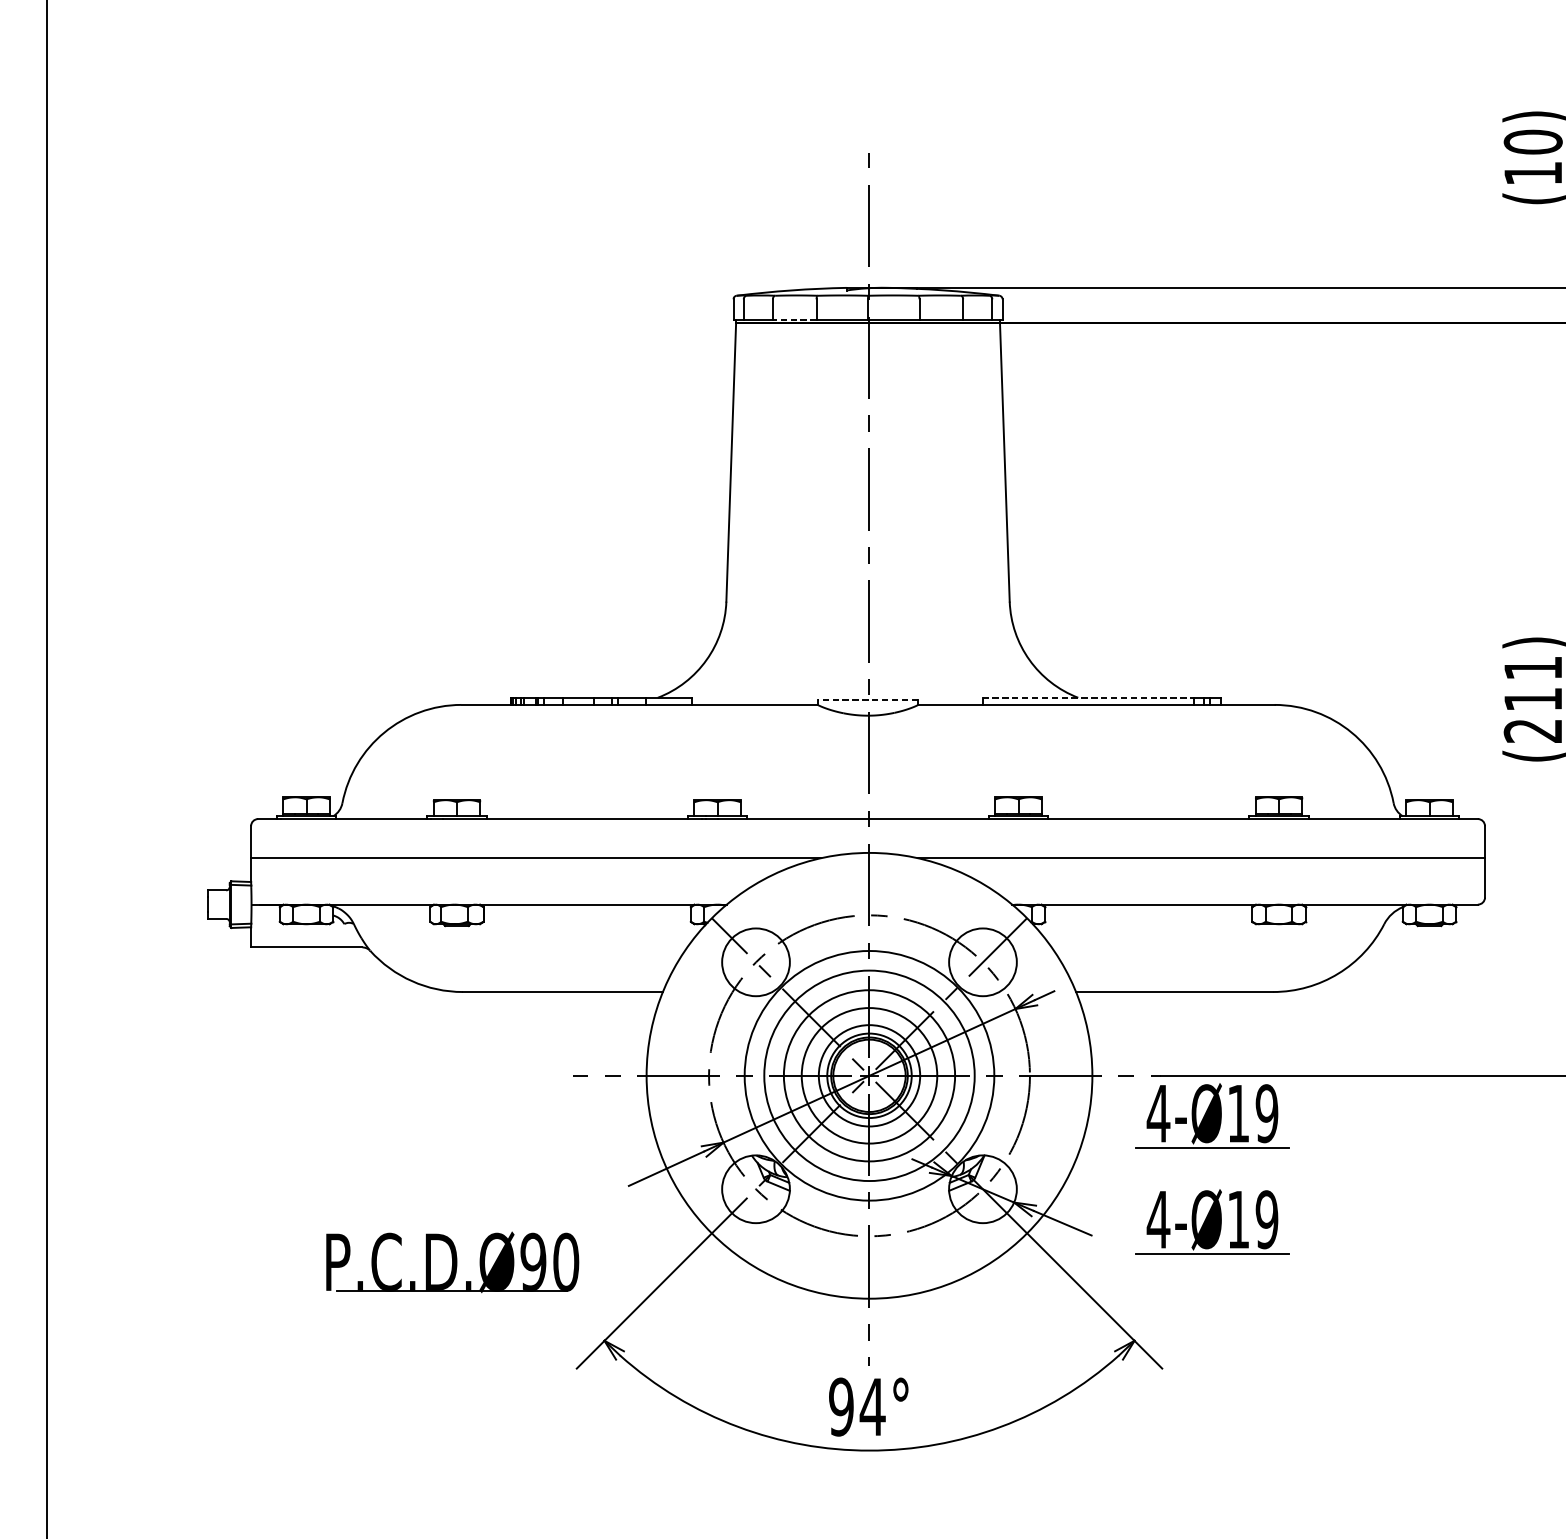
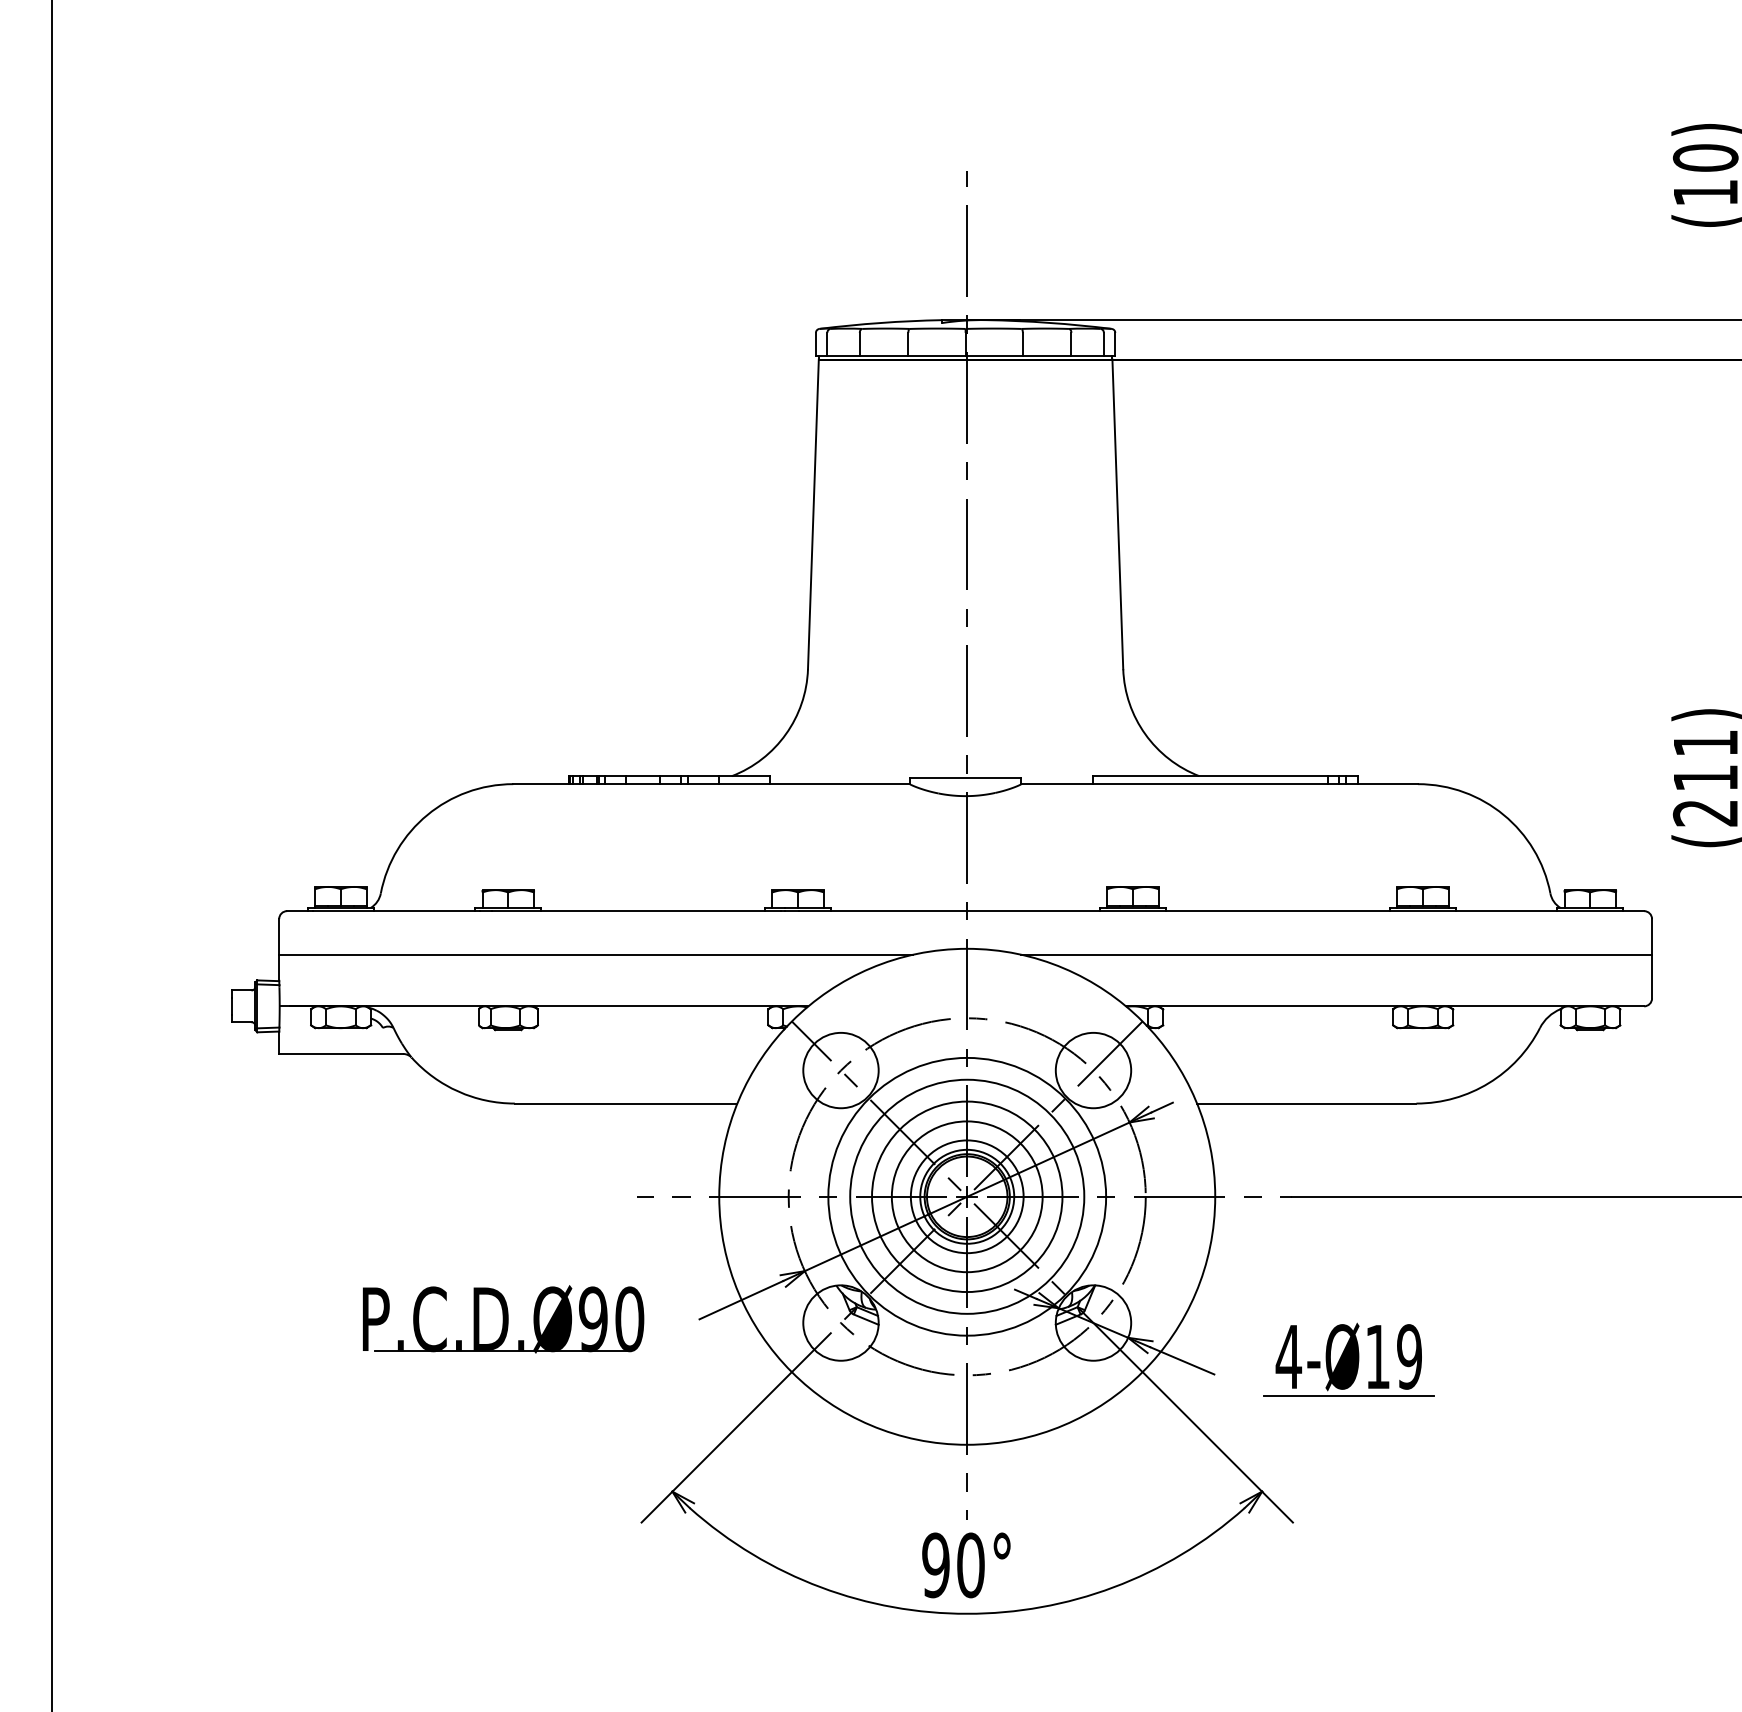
line: (794, 319) -> (883, 355), dashed -> solid
line: (1088, 698) -> (1210, 776), dashed -> solid
line: (867, 699) -> (965, 778), dashed -> solid
part: (1212, 1115) -> (1348, 1241), removed
part: (452, 1262) -> (503, 1319), moved
text: (872, 1407) -> (970, 1565), 94° -> 90°

